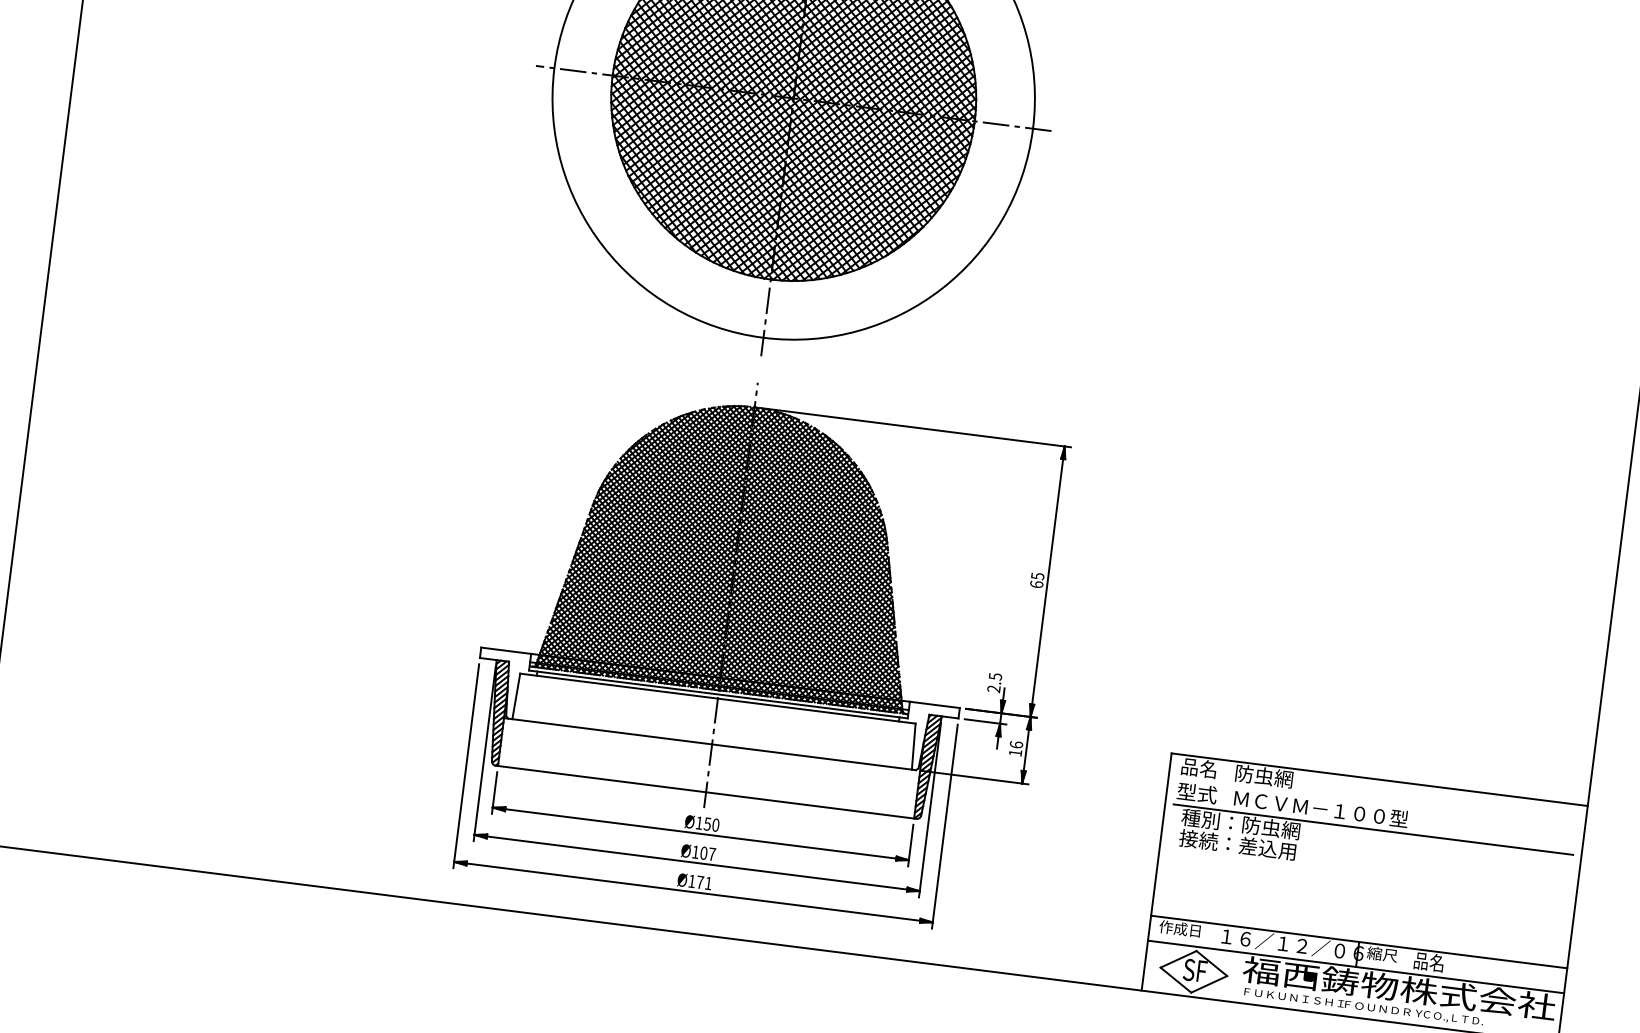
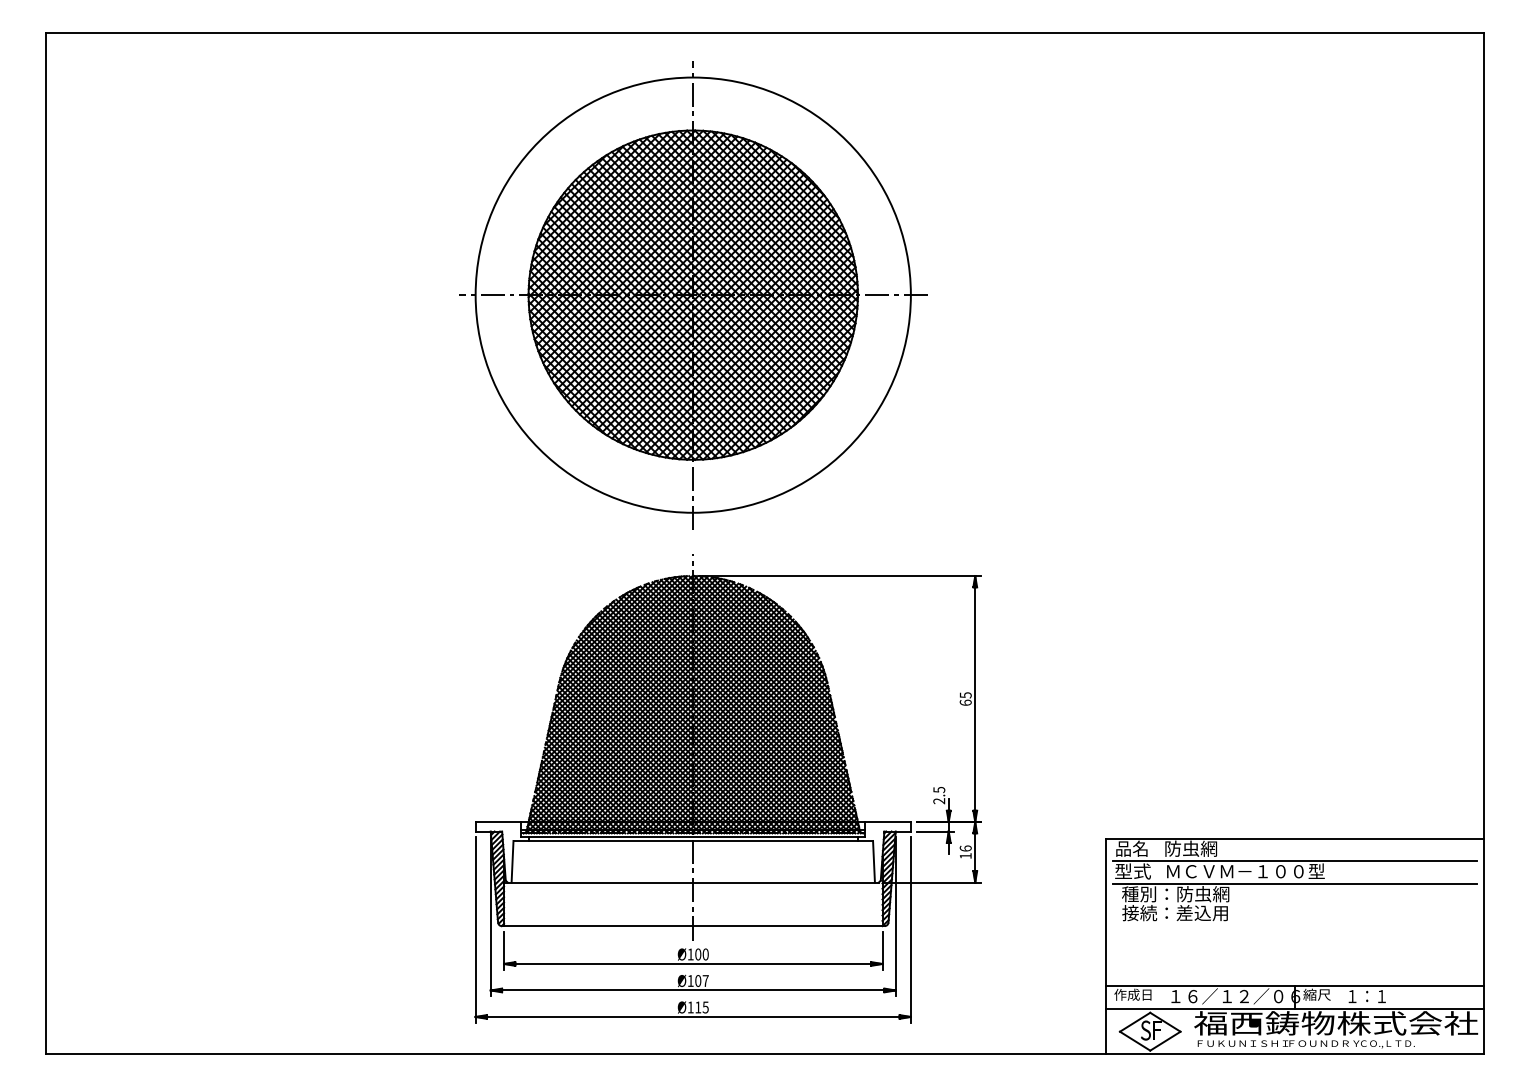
line: (1376, 804) -> (1294, 861), added
text: (707, 824) -> (698, 954), Ø150 -> Ø100
text: (703, 882) -> (701, 1007), Ø171 -> Ø115
text: (1435, 963) -> (1365, 996), 品名 -> １：１

